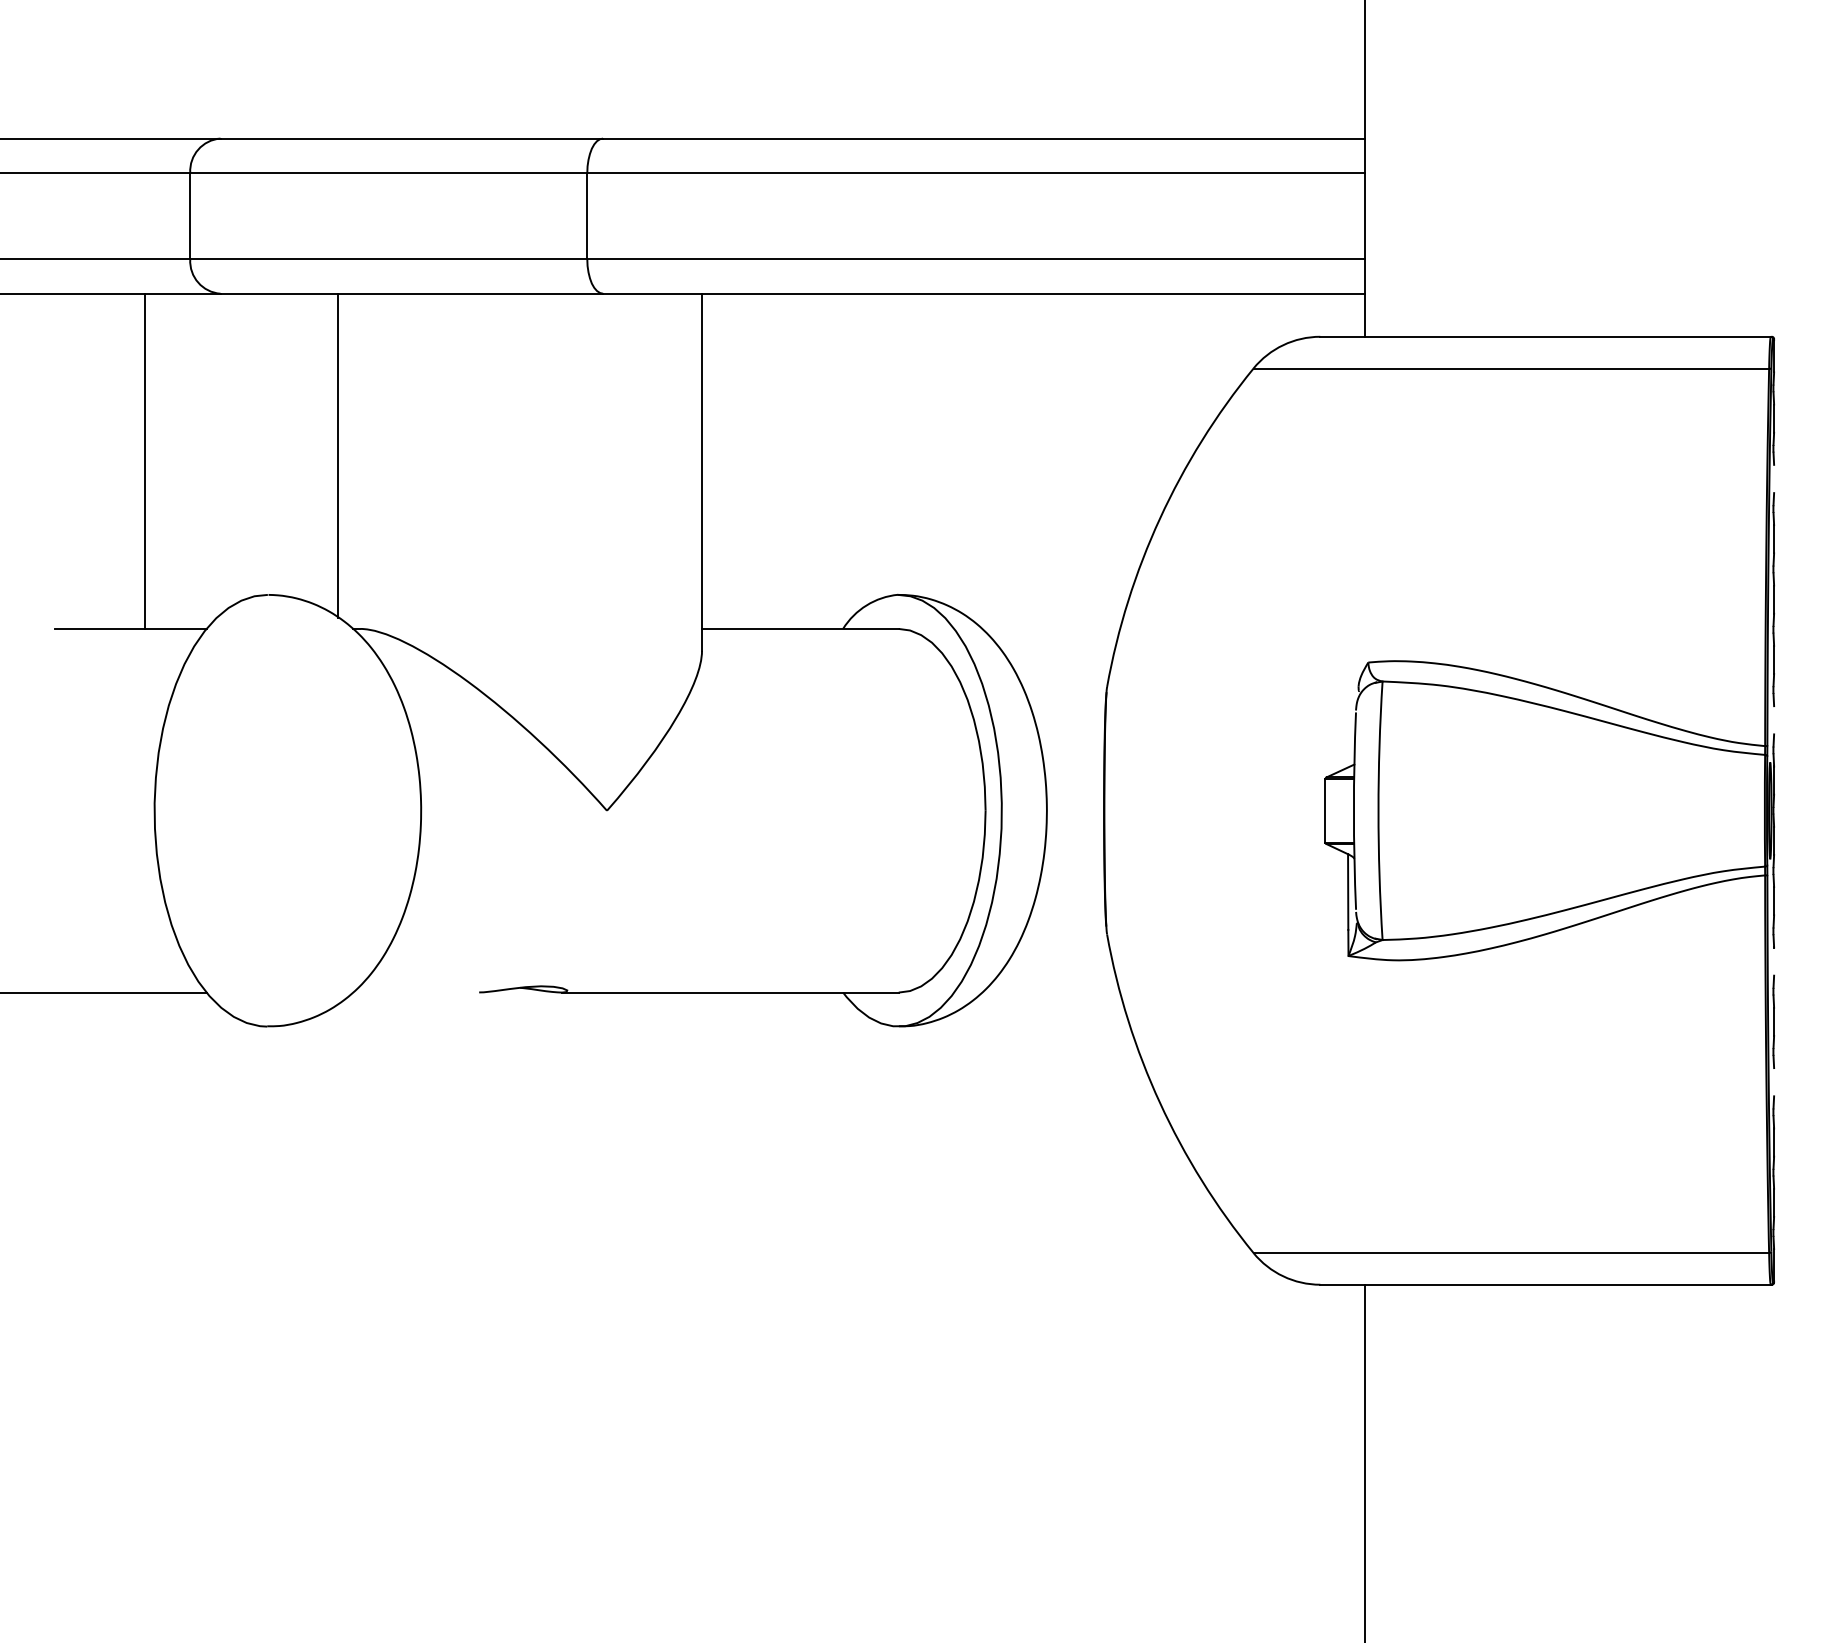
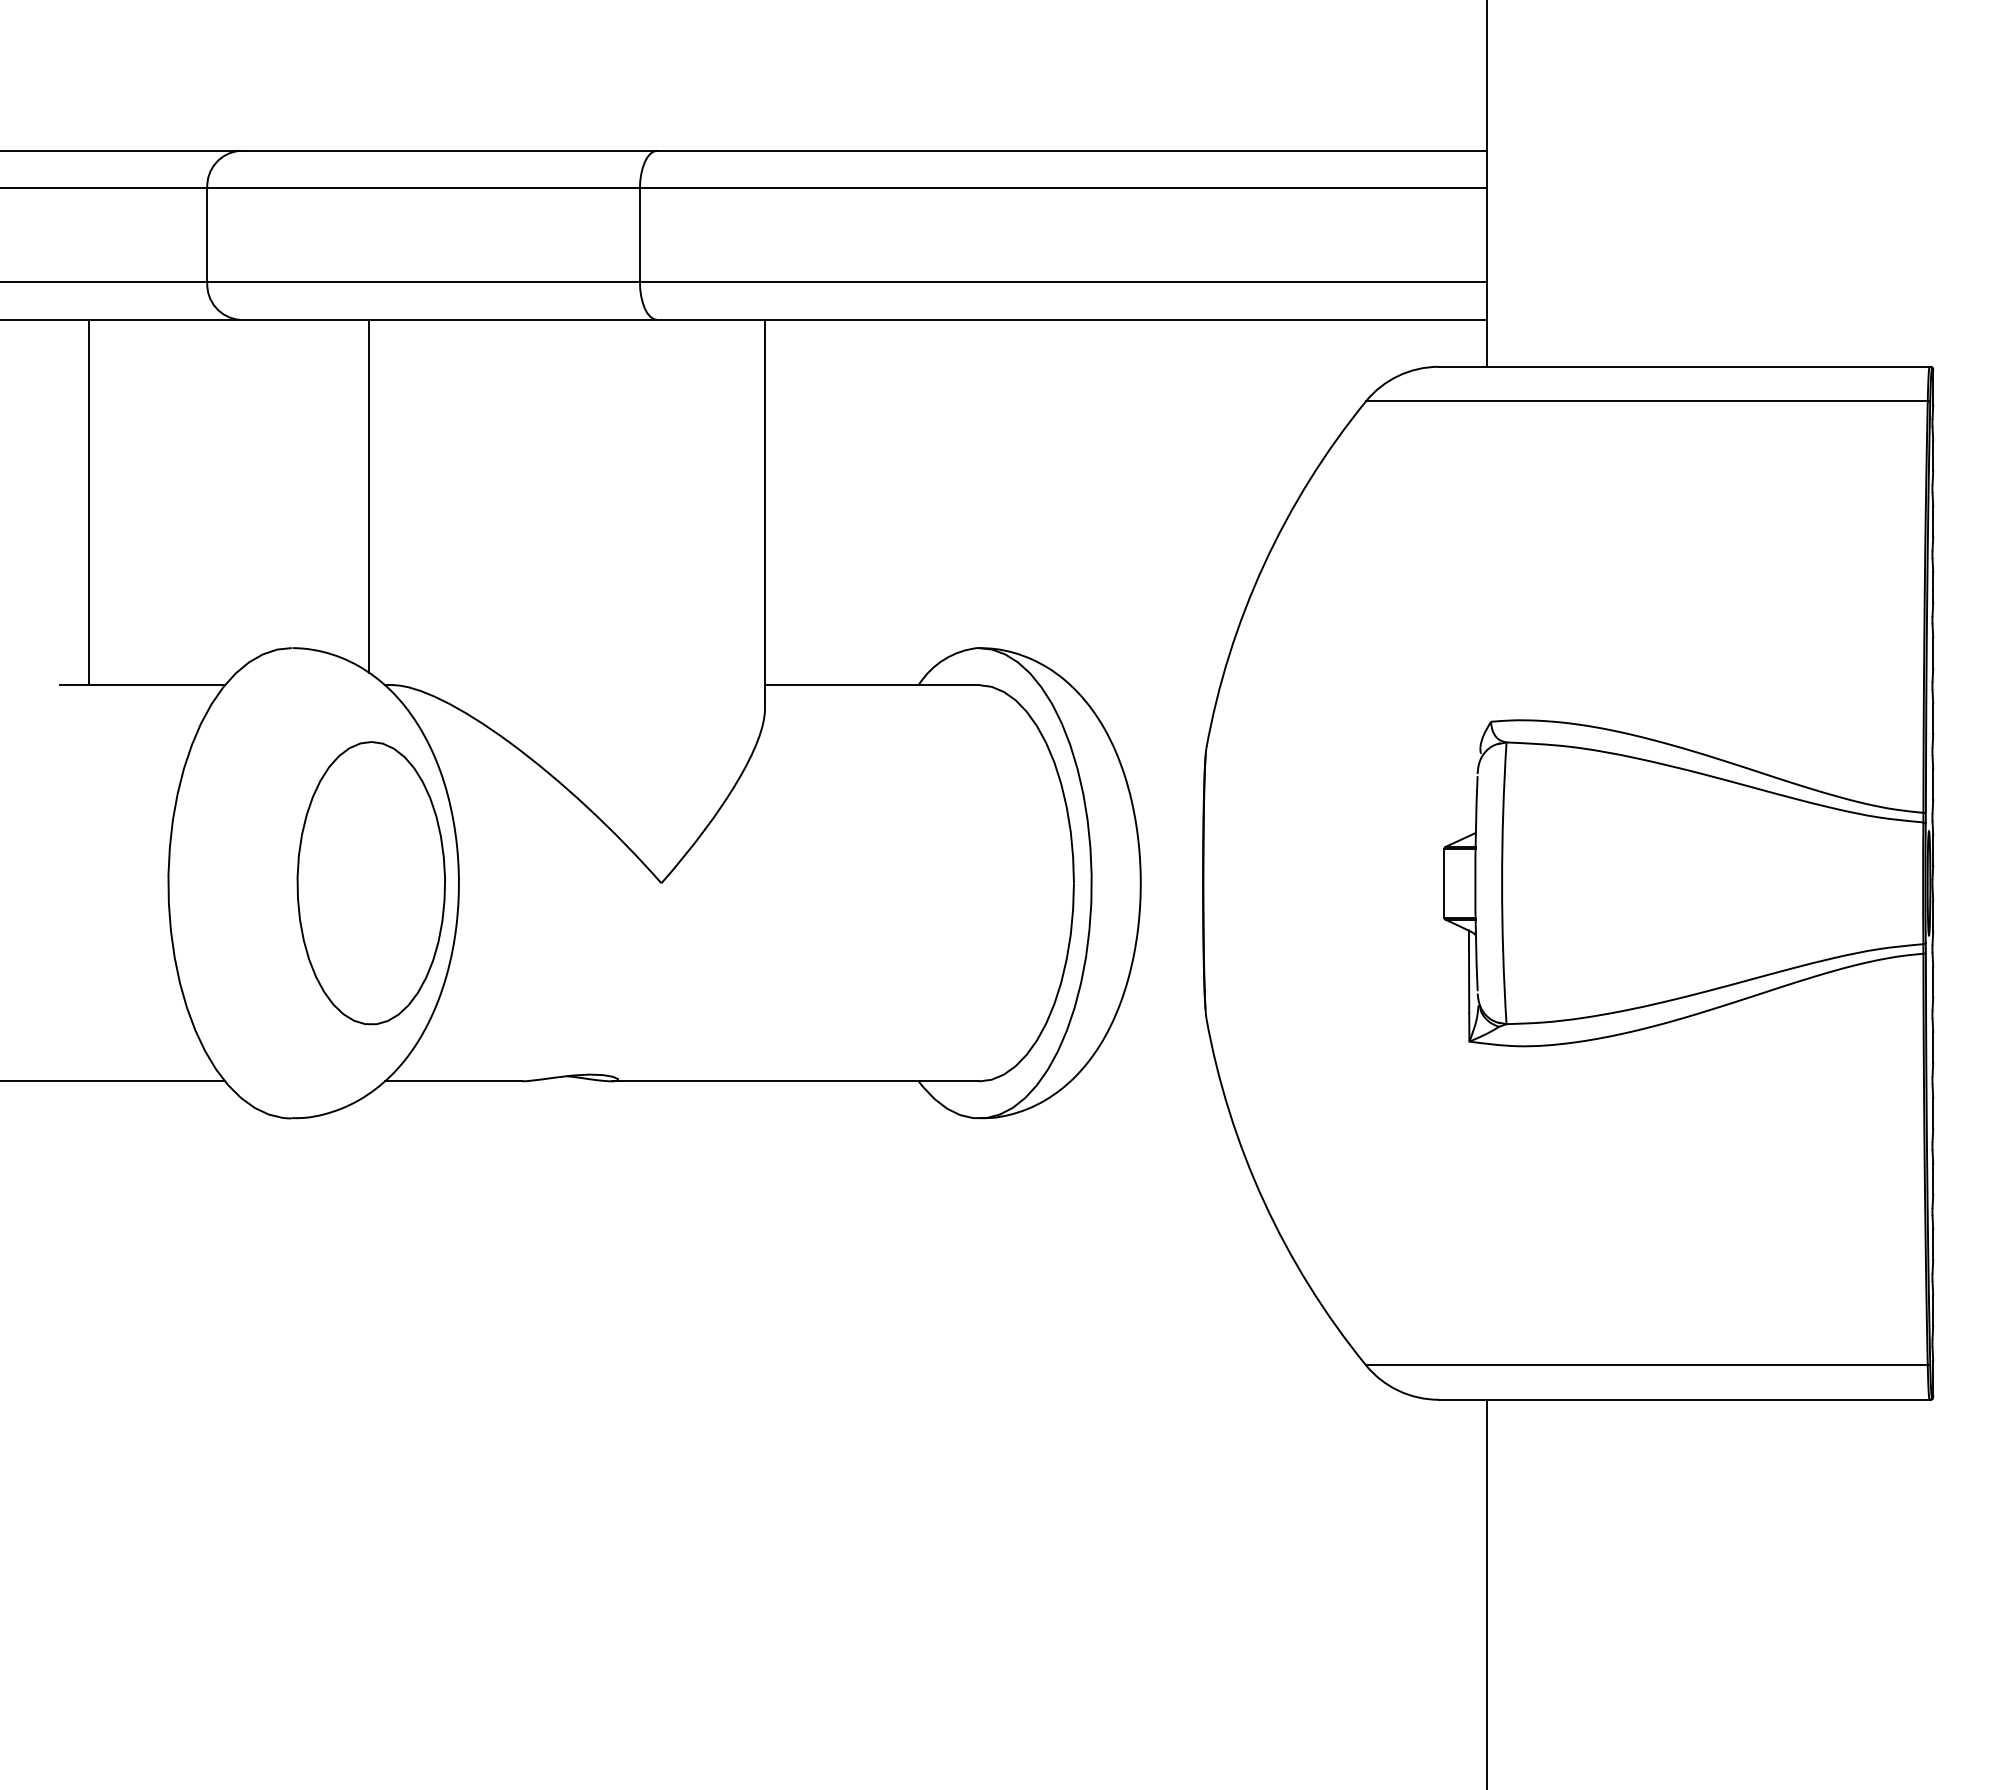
line: (144, 461) -> (88, 502), moved
line: (1774, 478) -> (1933, 521), added
line: (1774, 720) -> (1933, 784), added
part: (340, 810) -> (370, 883), added
line: (1774, 961) -> (1933, 1047), added
line: (416, 992) -> (453, 1081), added
line: (1774, 1081) -> (1933, 1178), added

